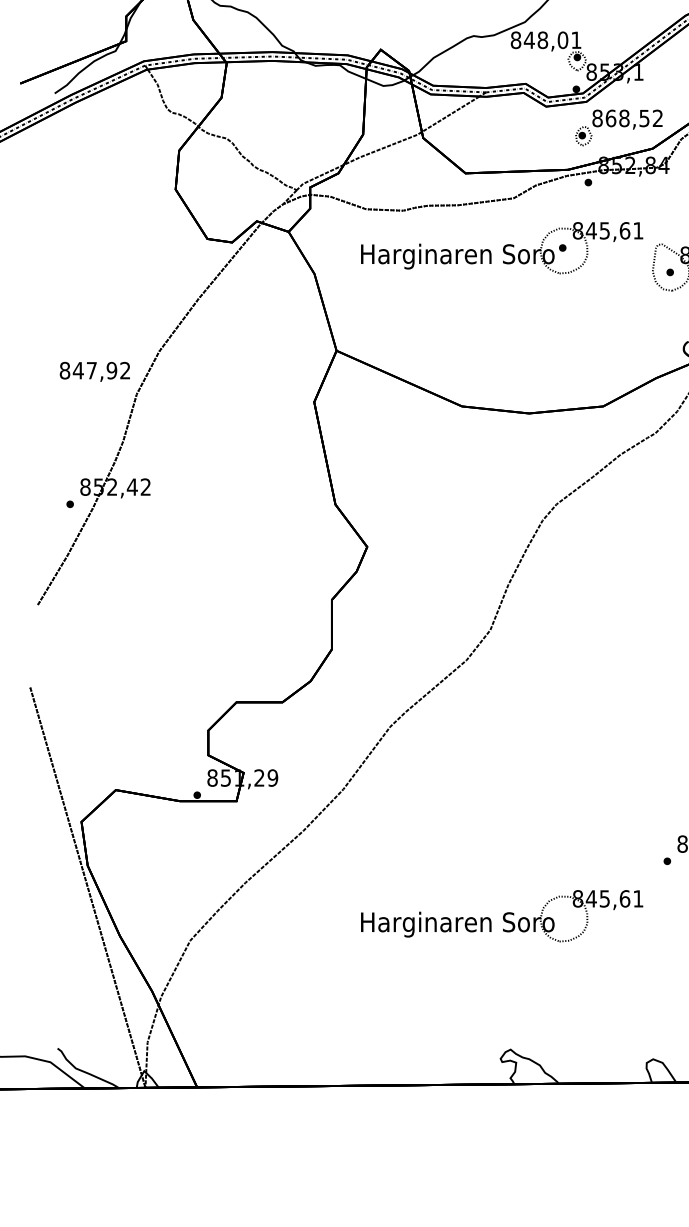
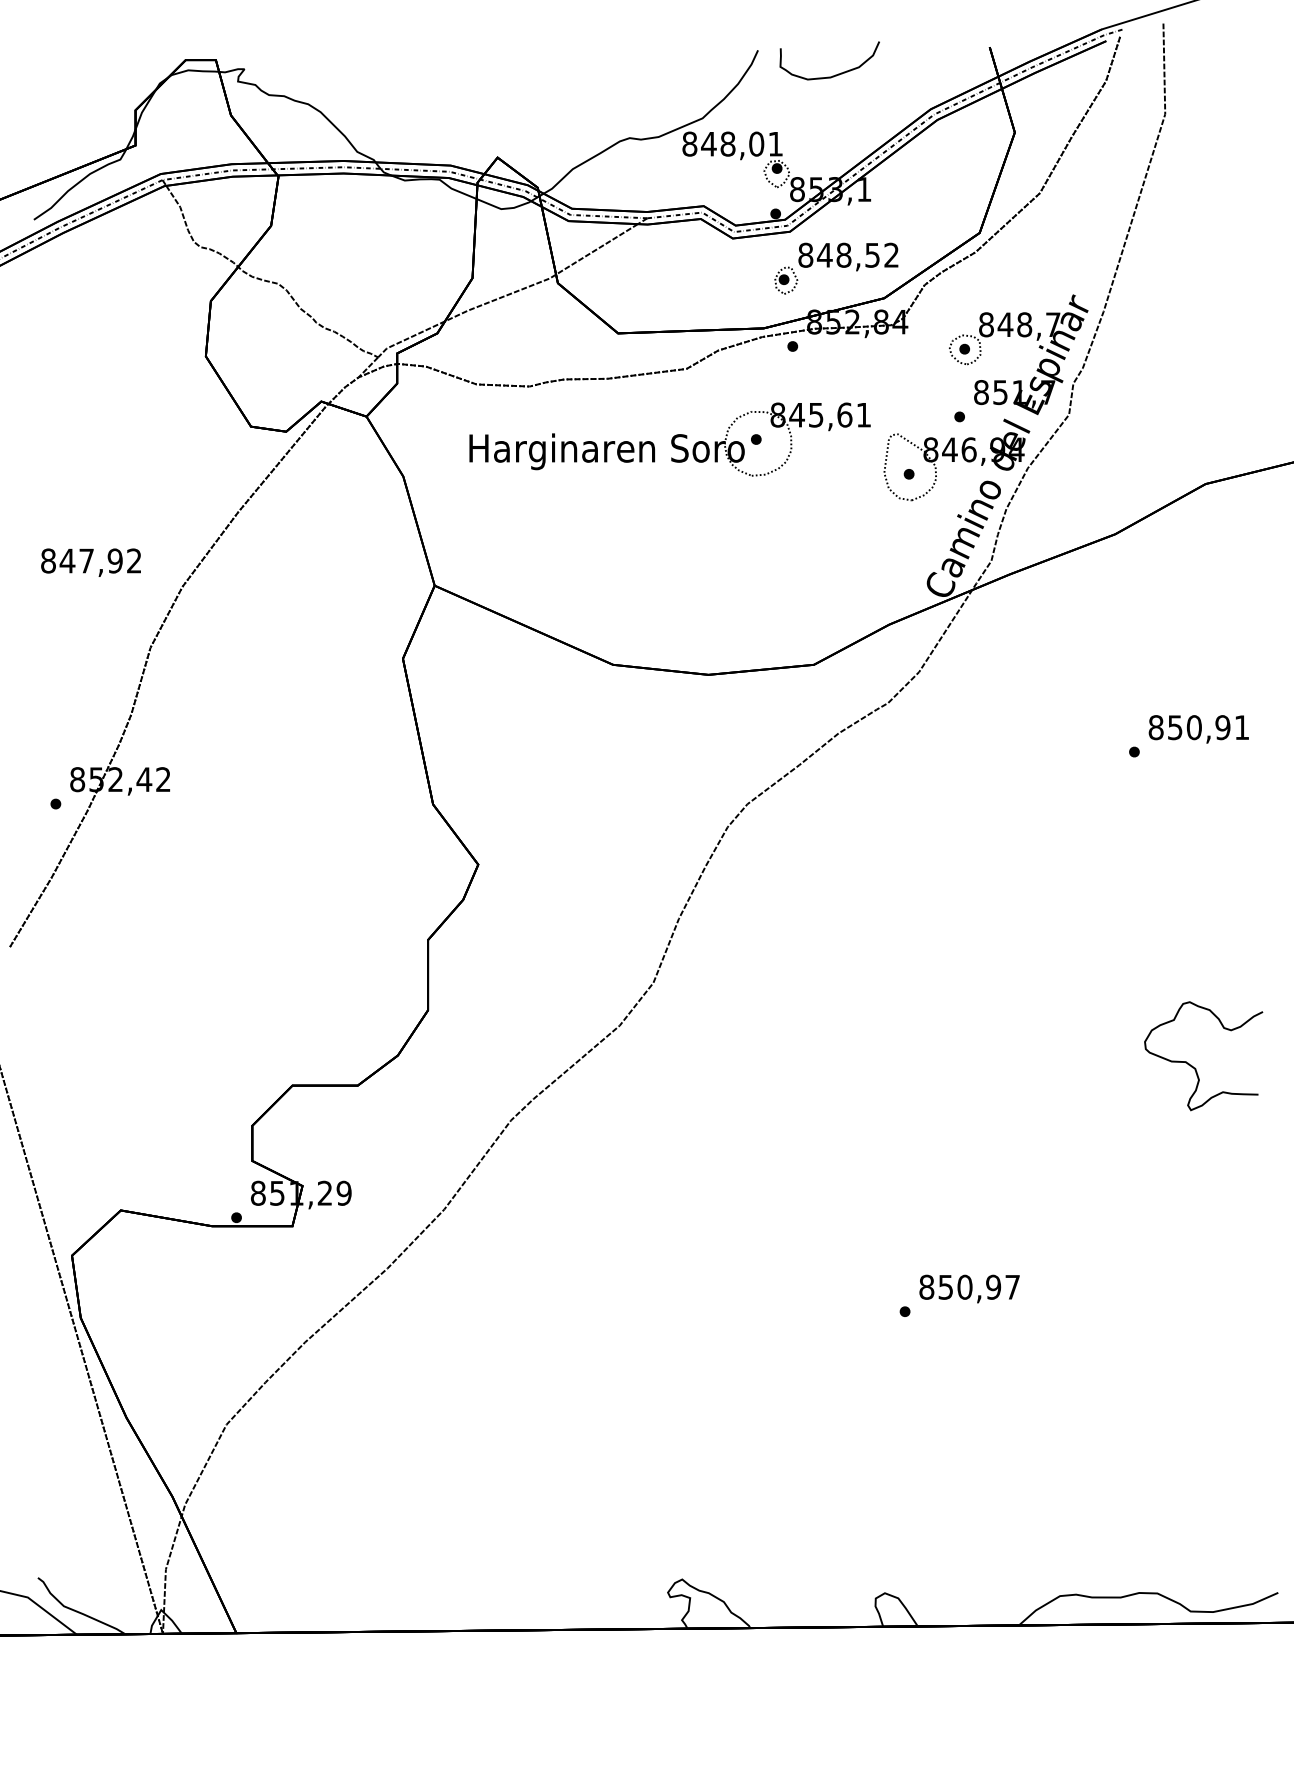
text: (610, 117) -> (824, 254), 868,52 -> 848,52
text: (94, 371) -> (90, 562), moved
part: (501, 916) -> (669, 1389), removed

